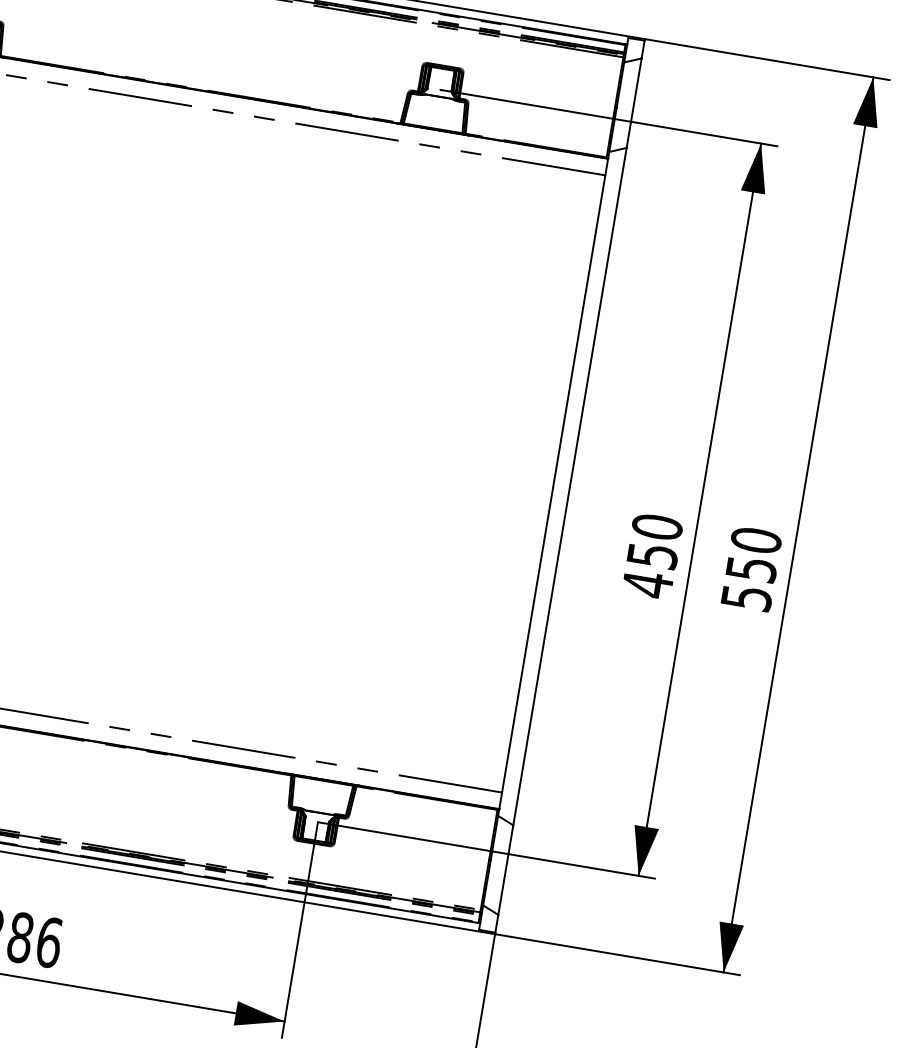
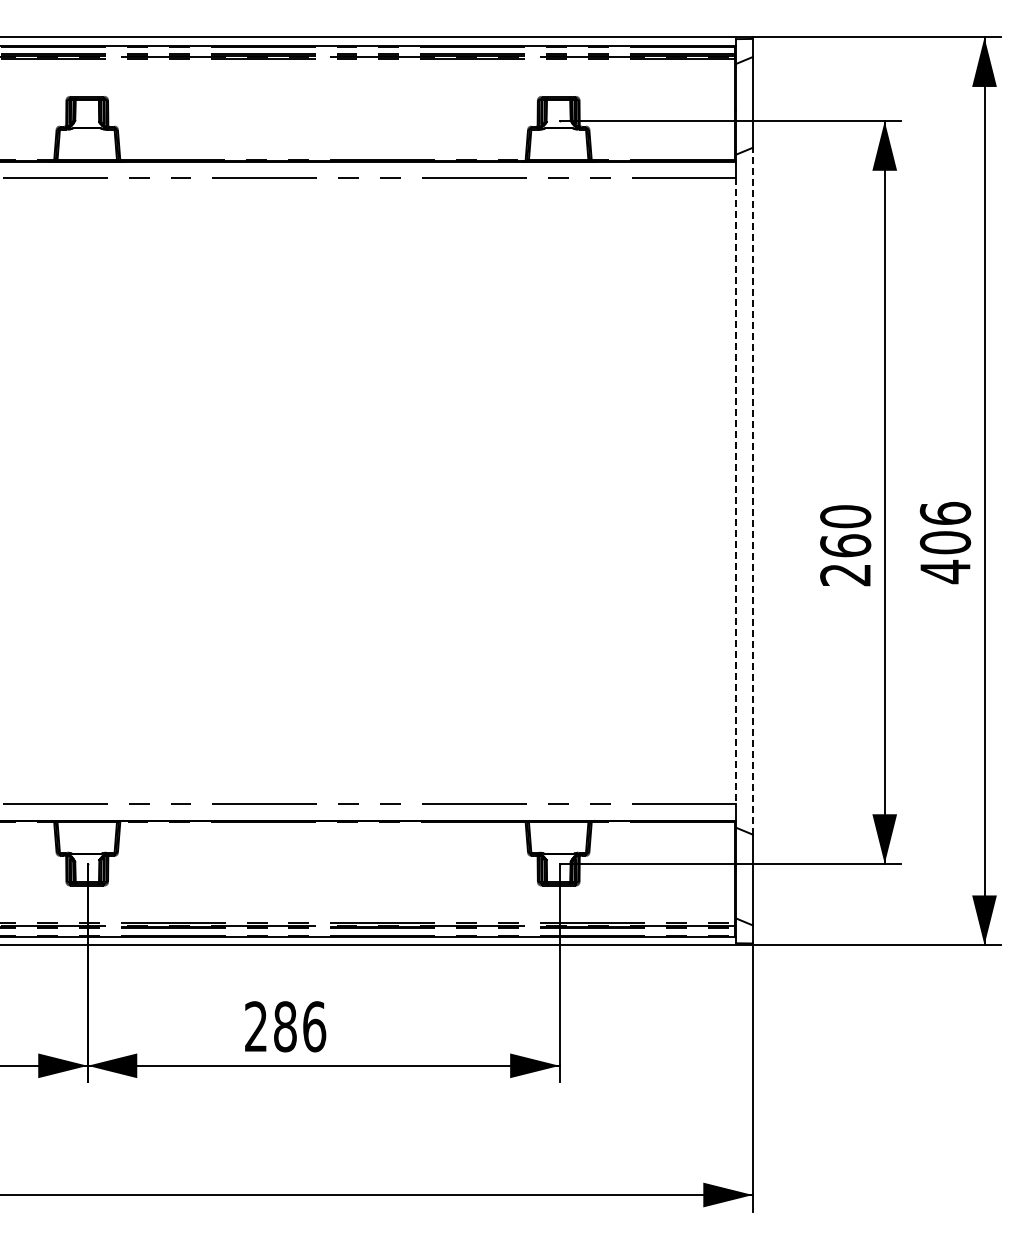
line: (553, 484) -> (736, 491), solid -> dashed
line: (569, 485) -> (752, 490), solid -> dashed
text: (751, 569) -> (945, 542), 550 -> 406
text: (649, 570) -> (845, 560), 450 -> 260

